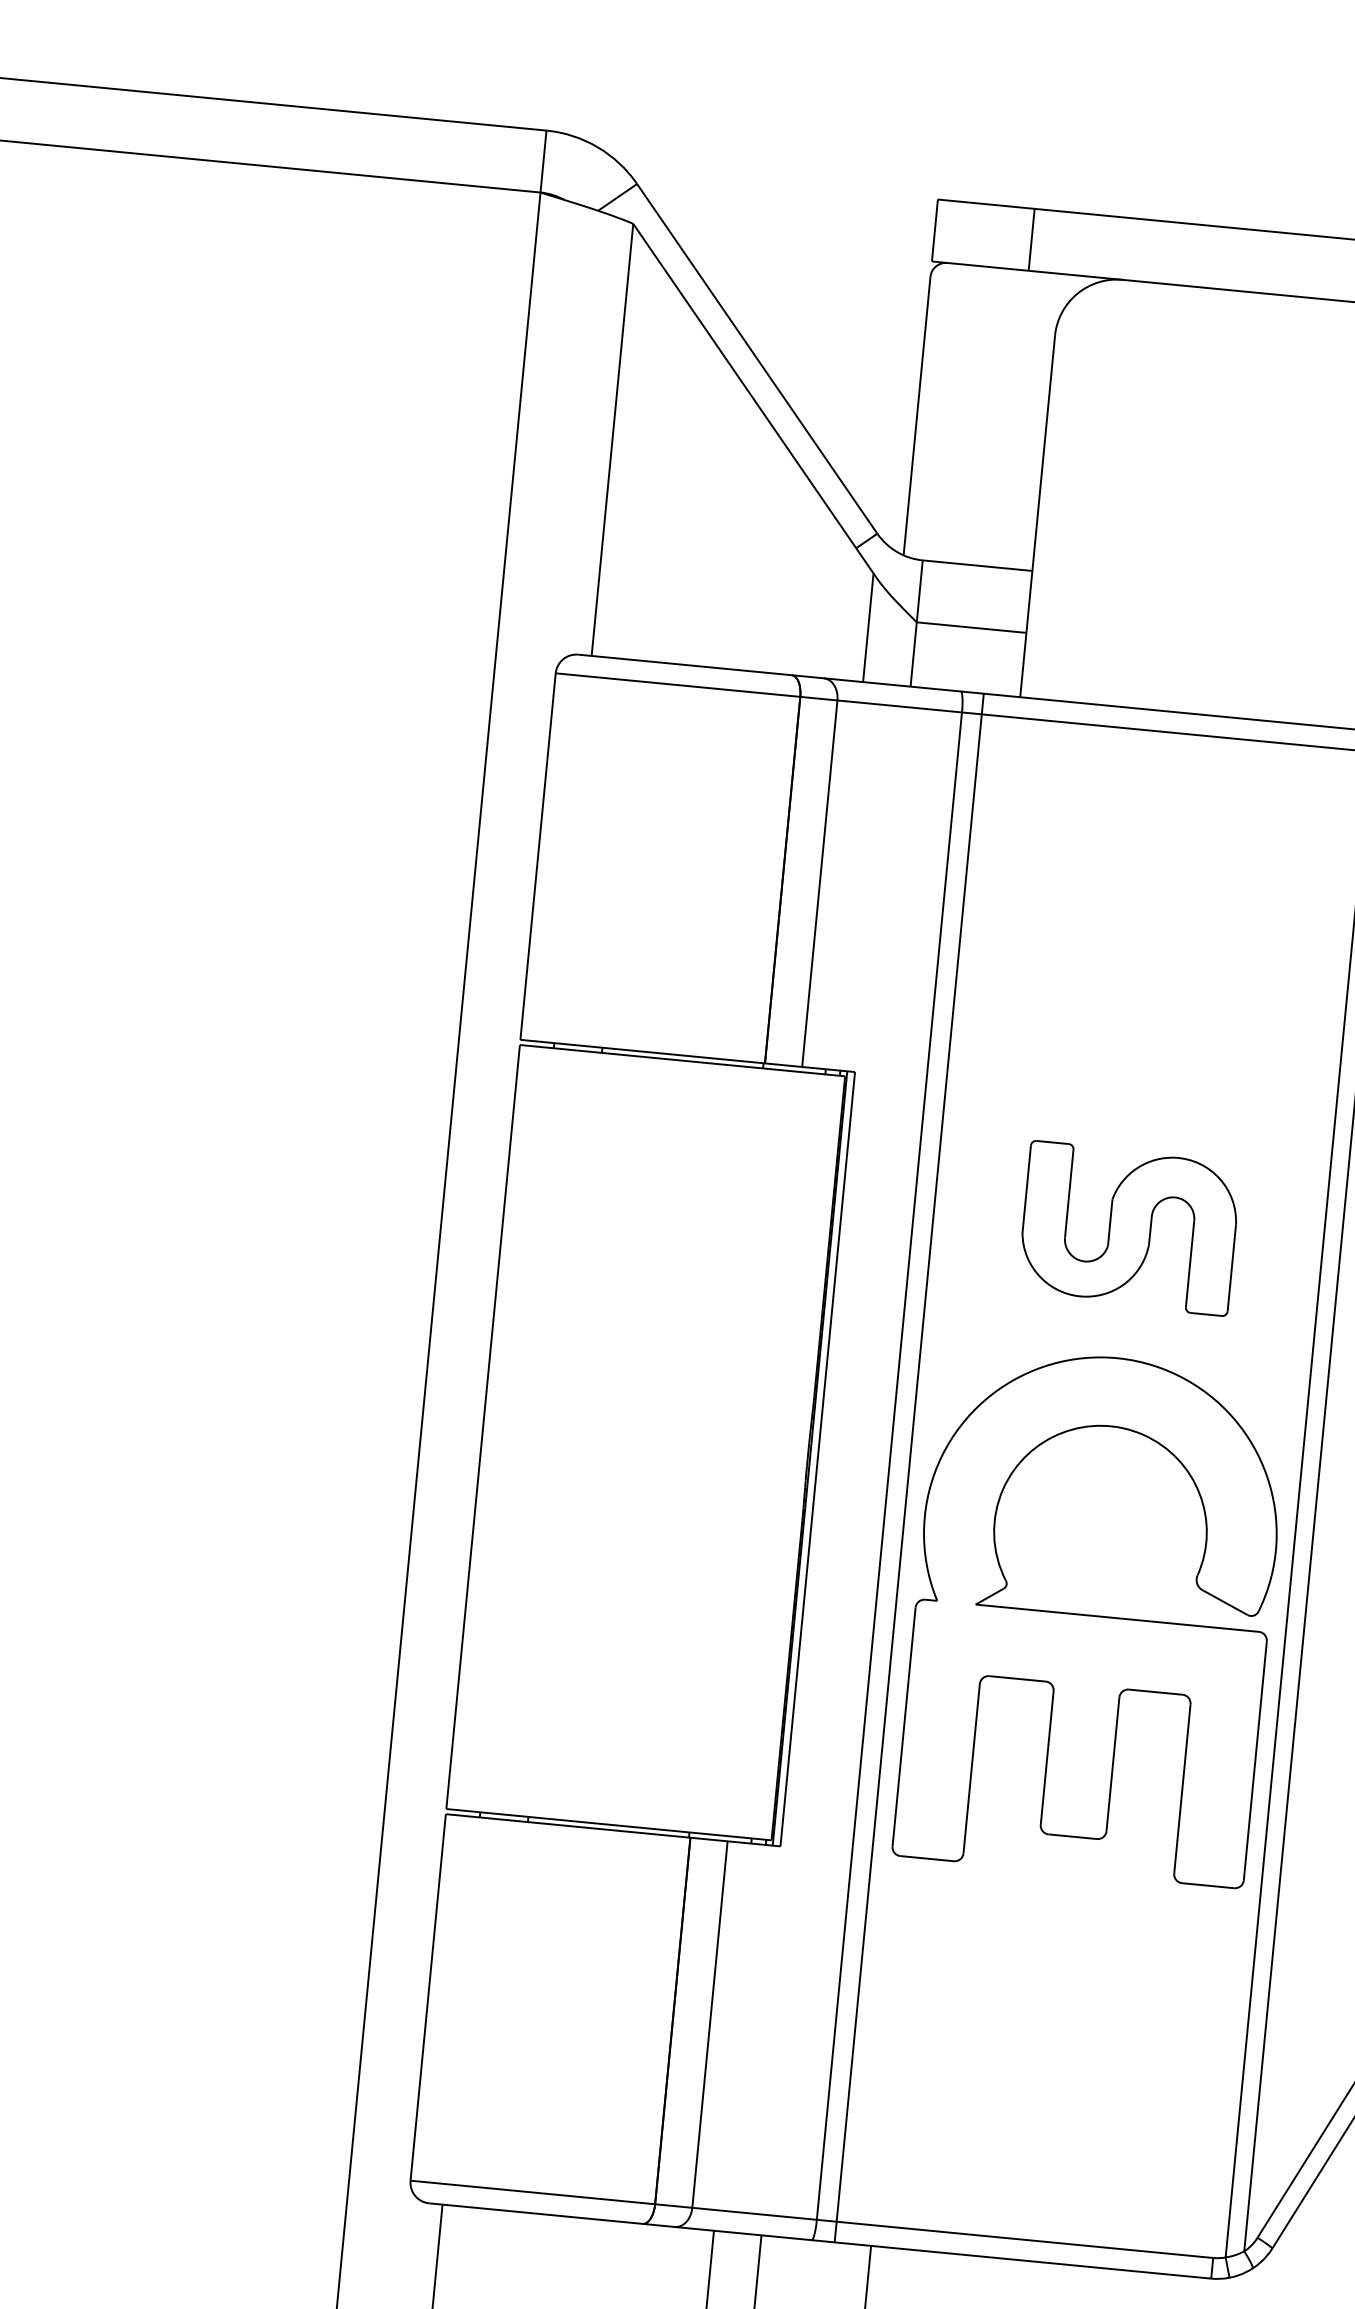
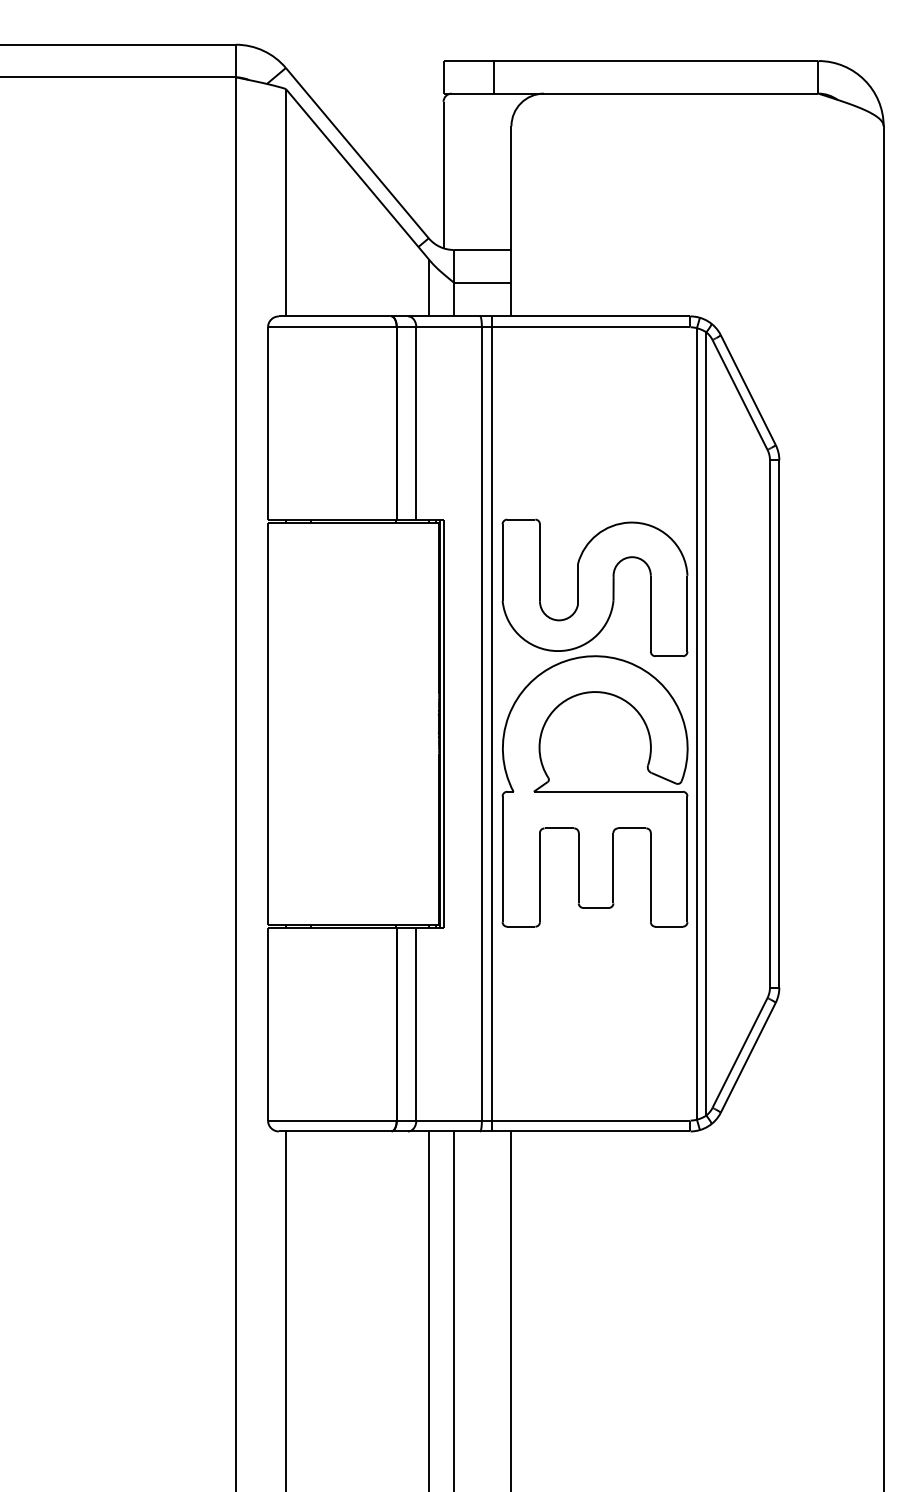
part: (1128, 1227) -> (594, 587), size x1.67

